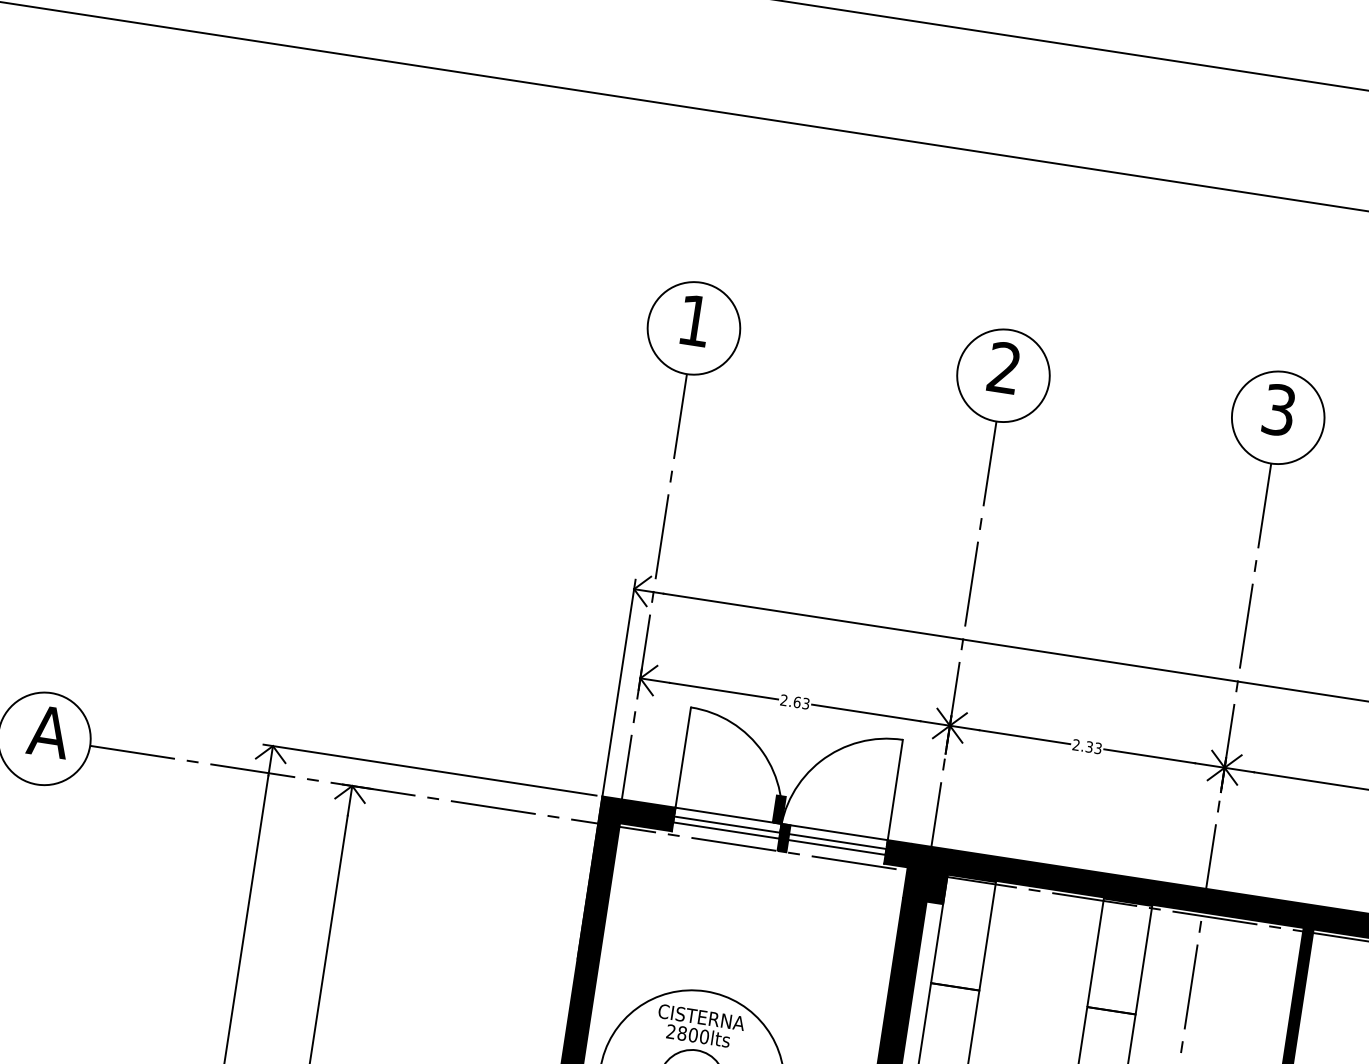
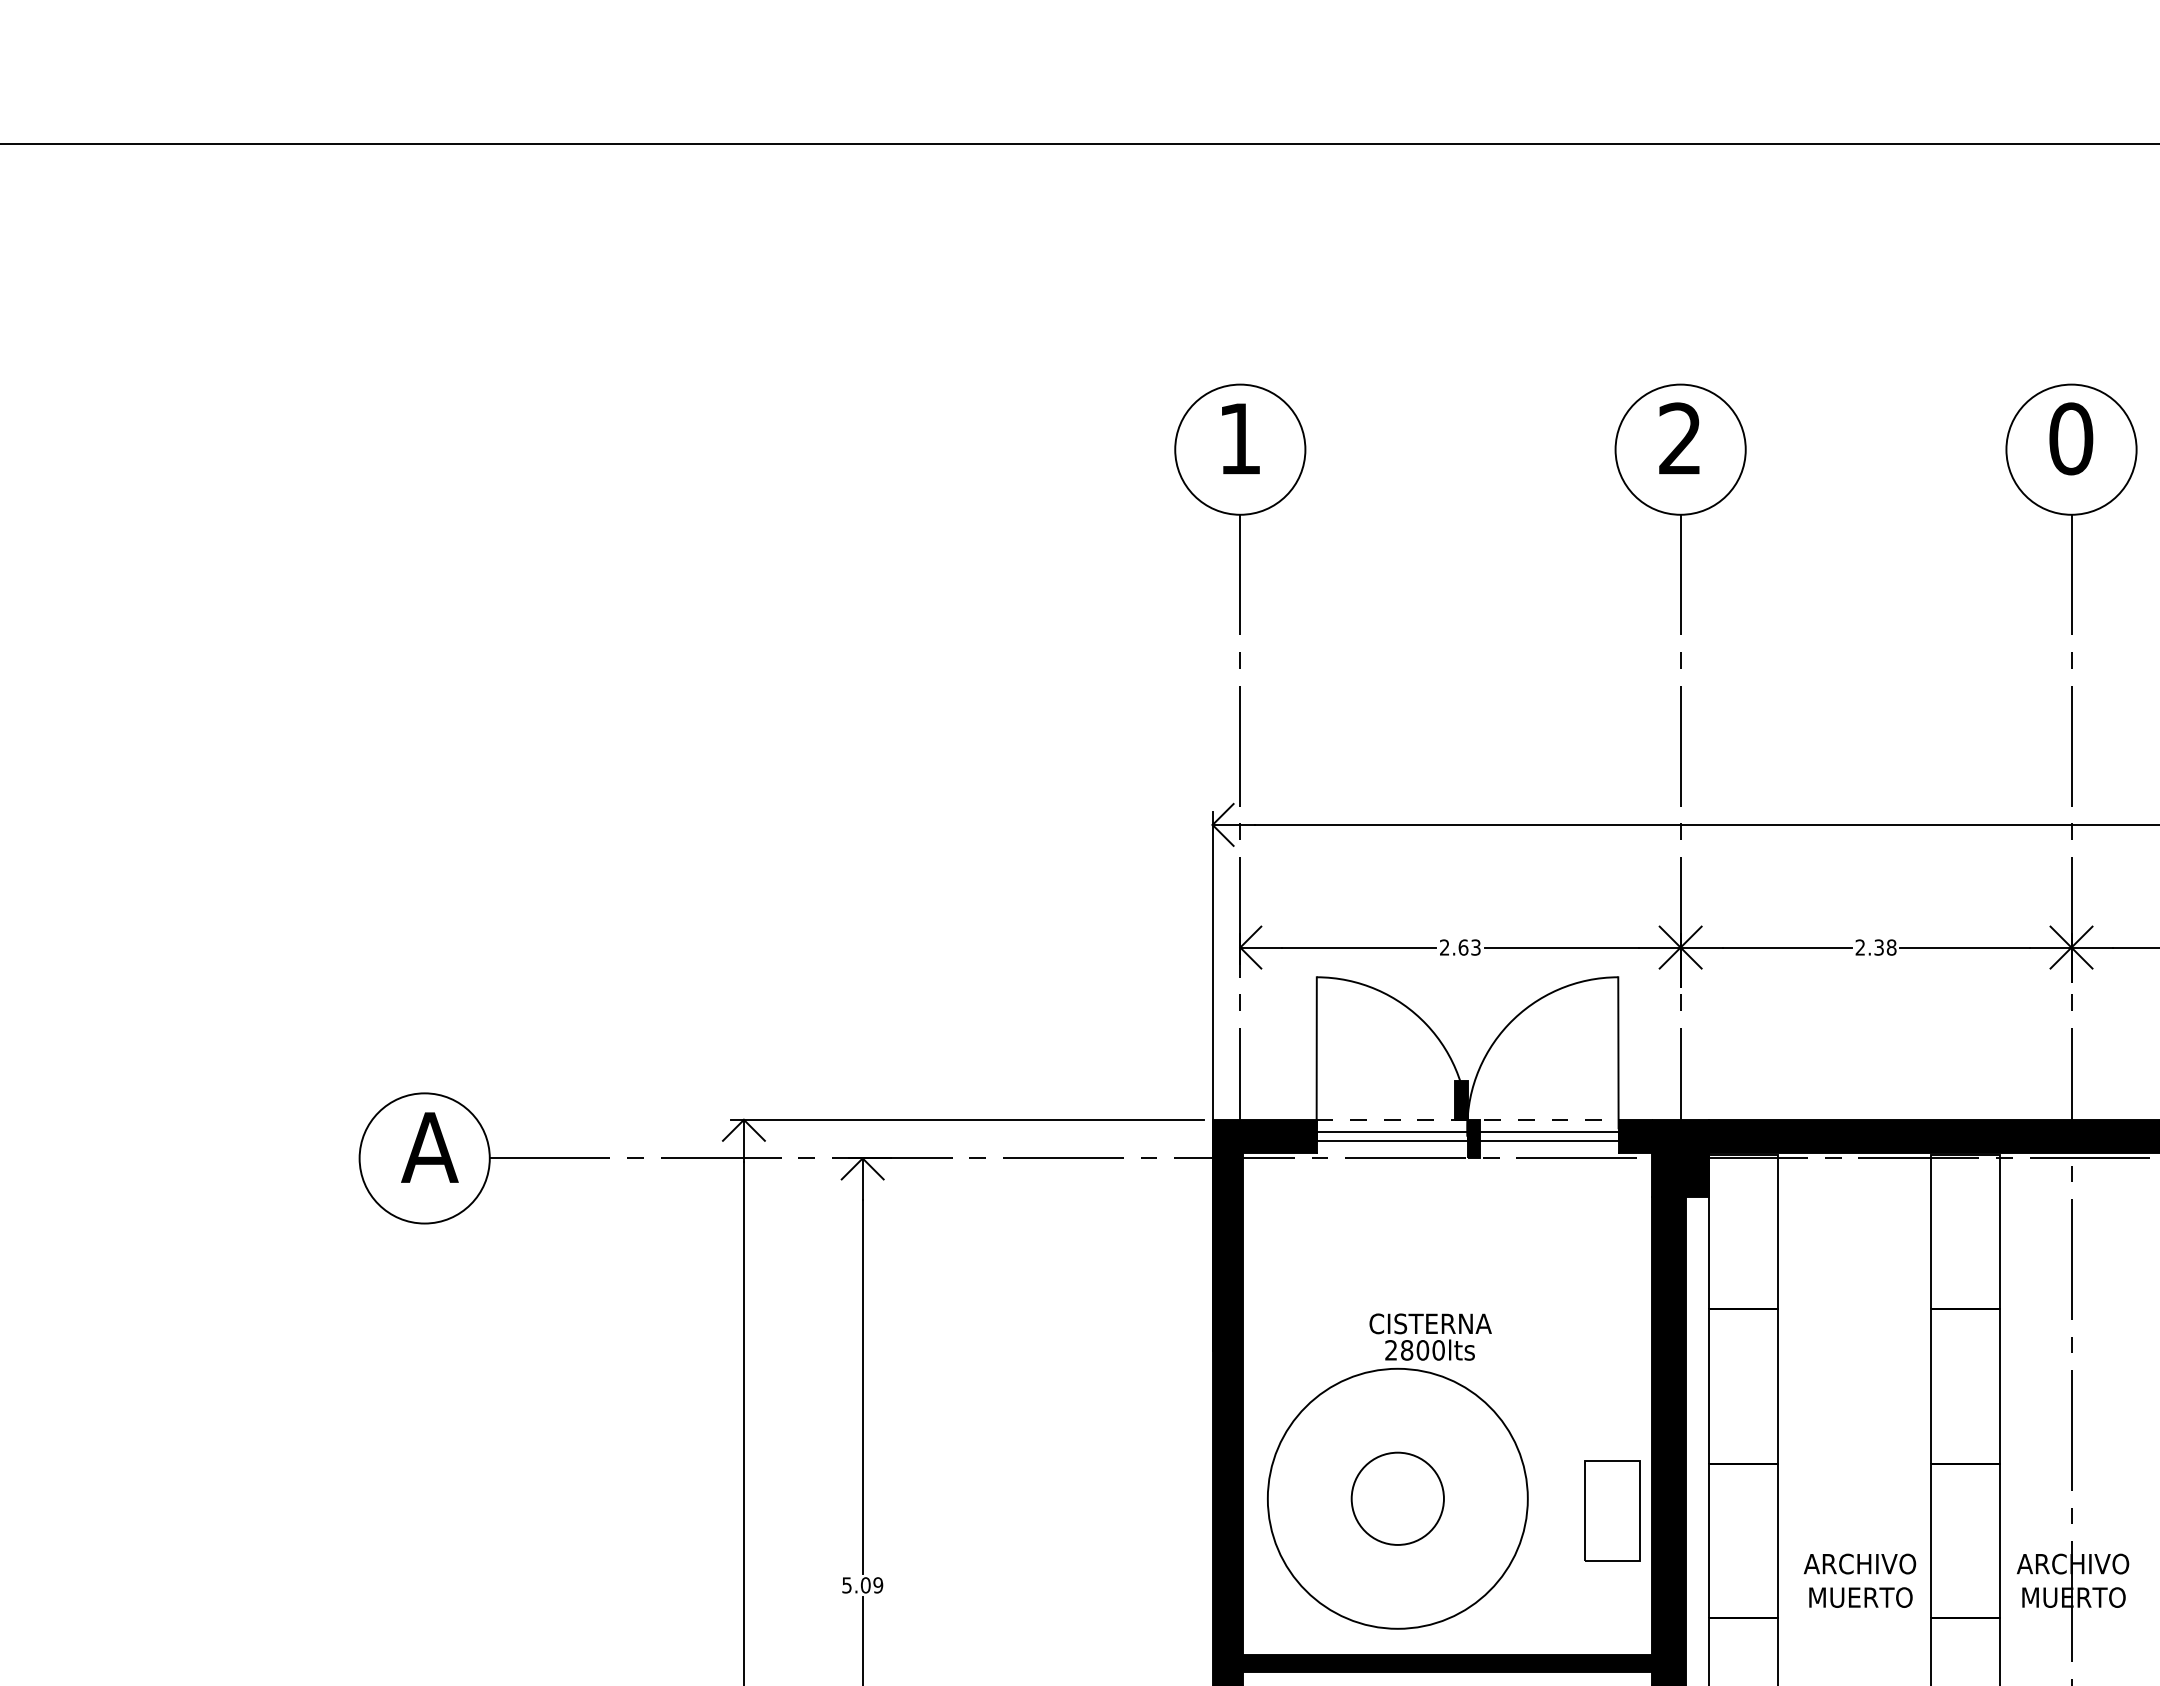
text: (1279, 409) -> (2071, 438), 3 -> 0
text: (1098, 748) -> (1891, 947), 2.33 -> 2.38
line: (781, 823) -> (1467, 1119), solid -> dashed
text: (700, 1026) -> (1430, 1336), moved

